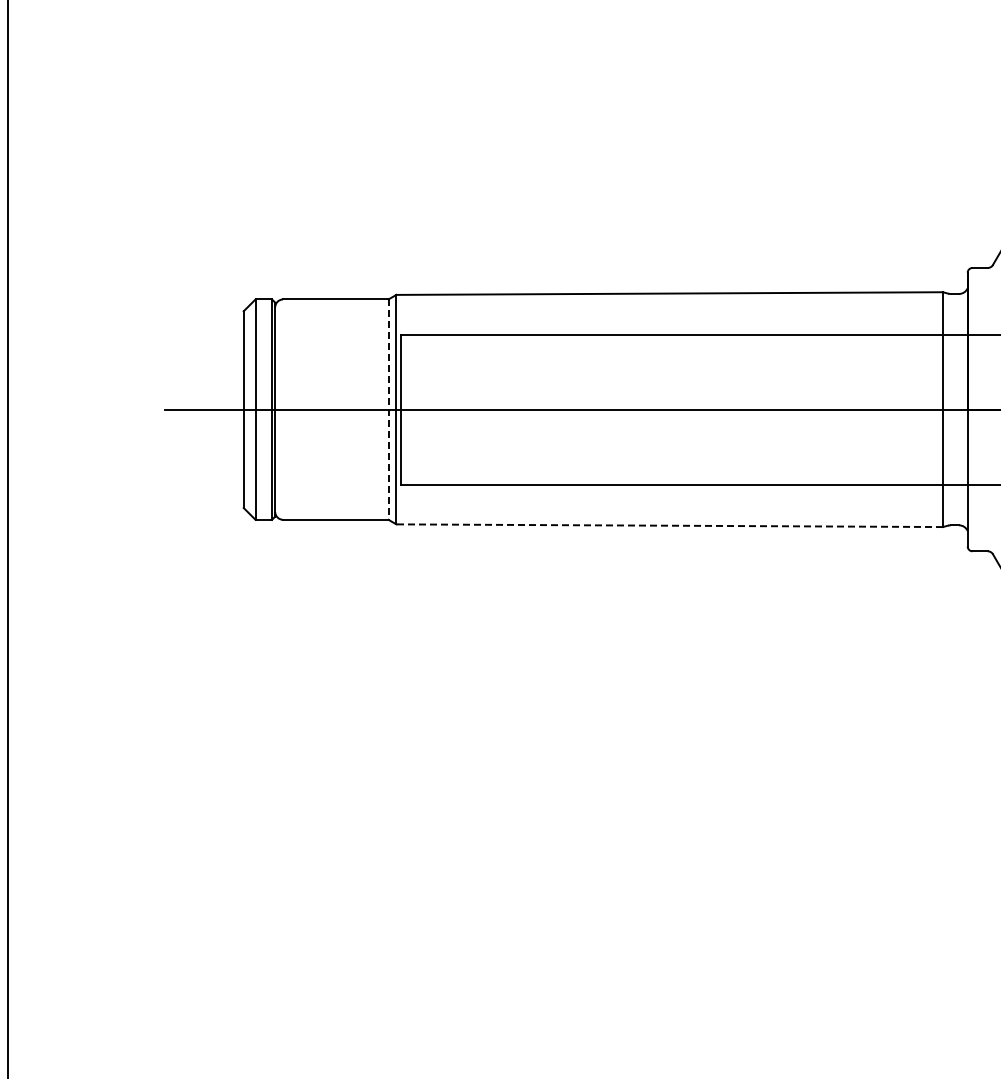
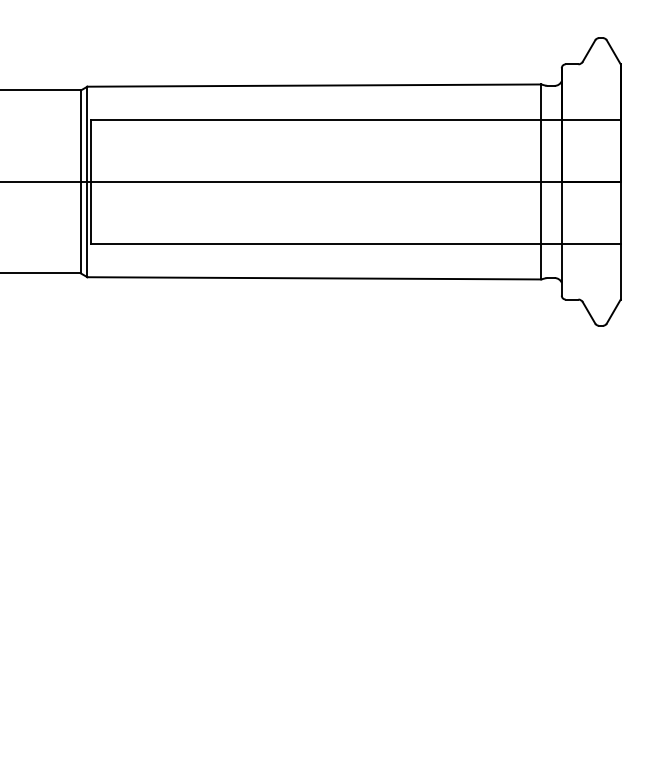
line: (388, 410) -> (80, 182), dashed -> solid
line: (669, 525) -> (314, 278), dashed -> solid

